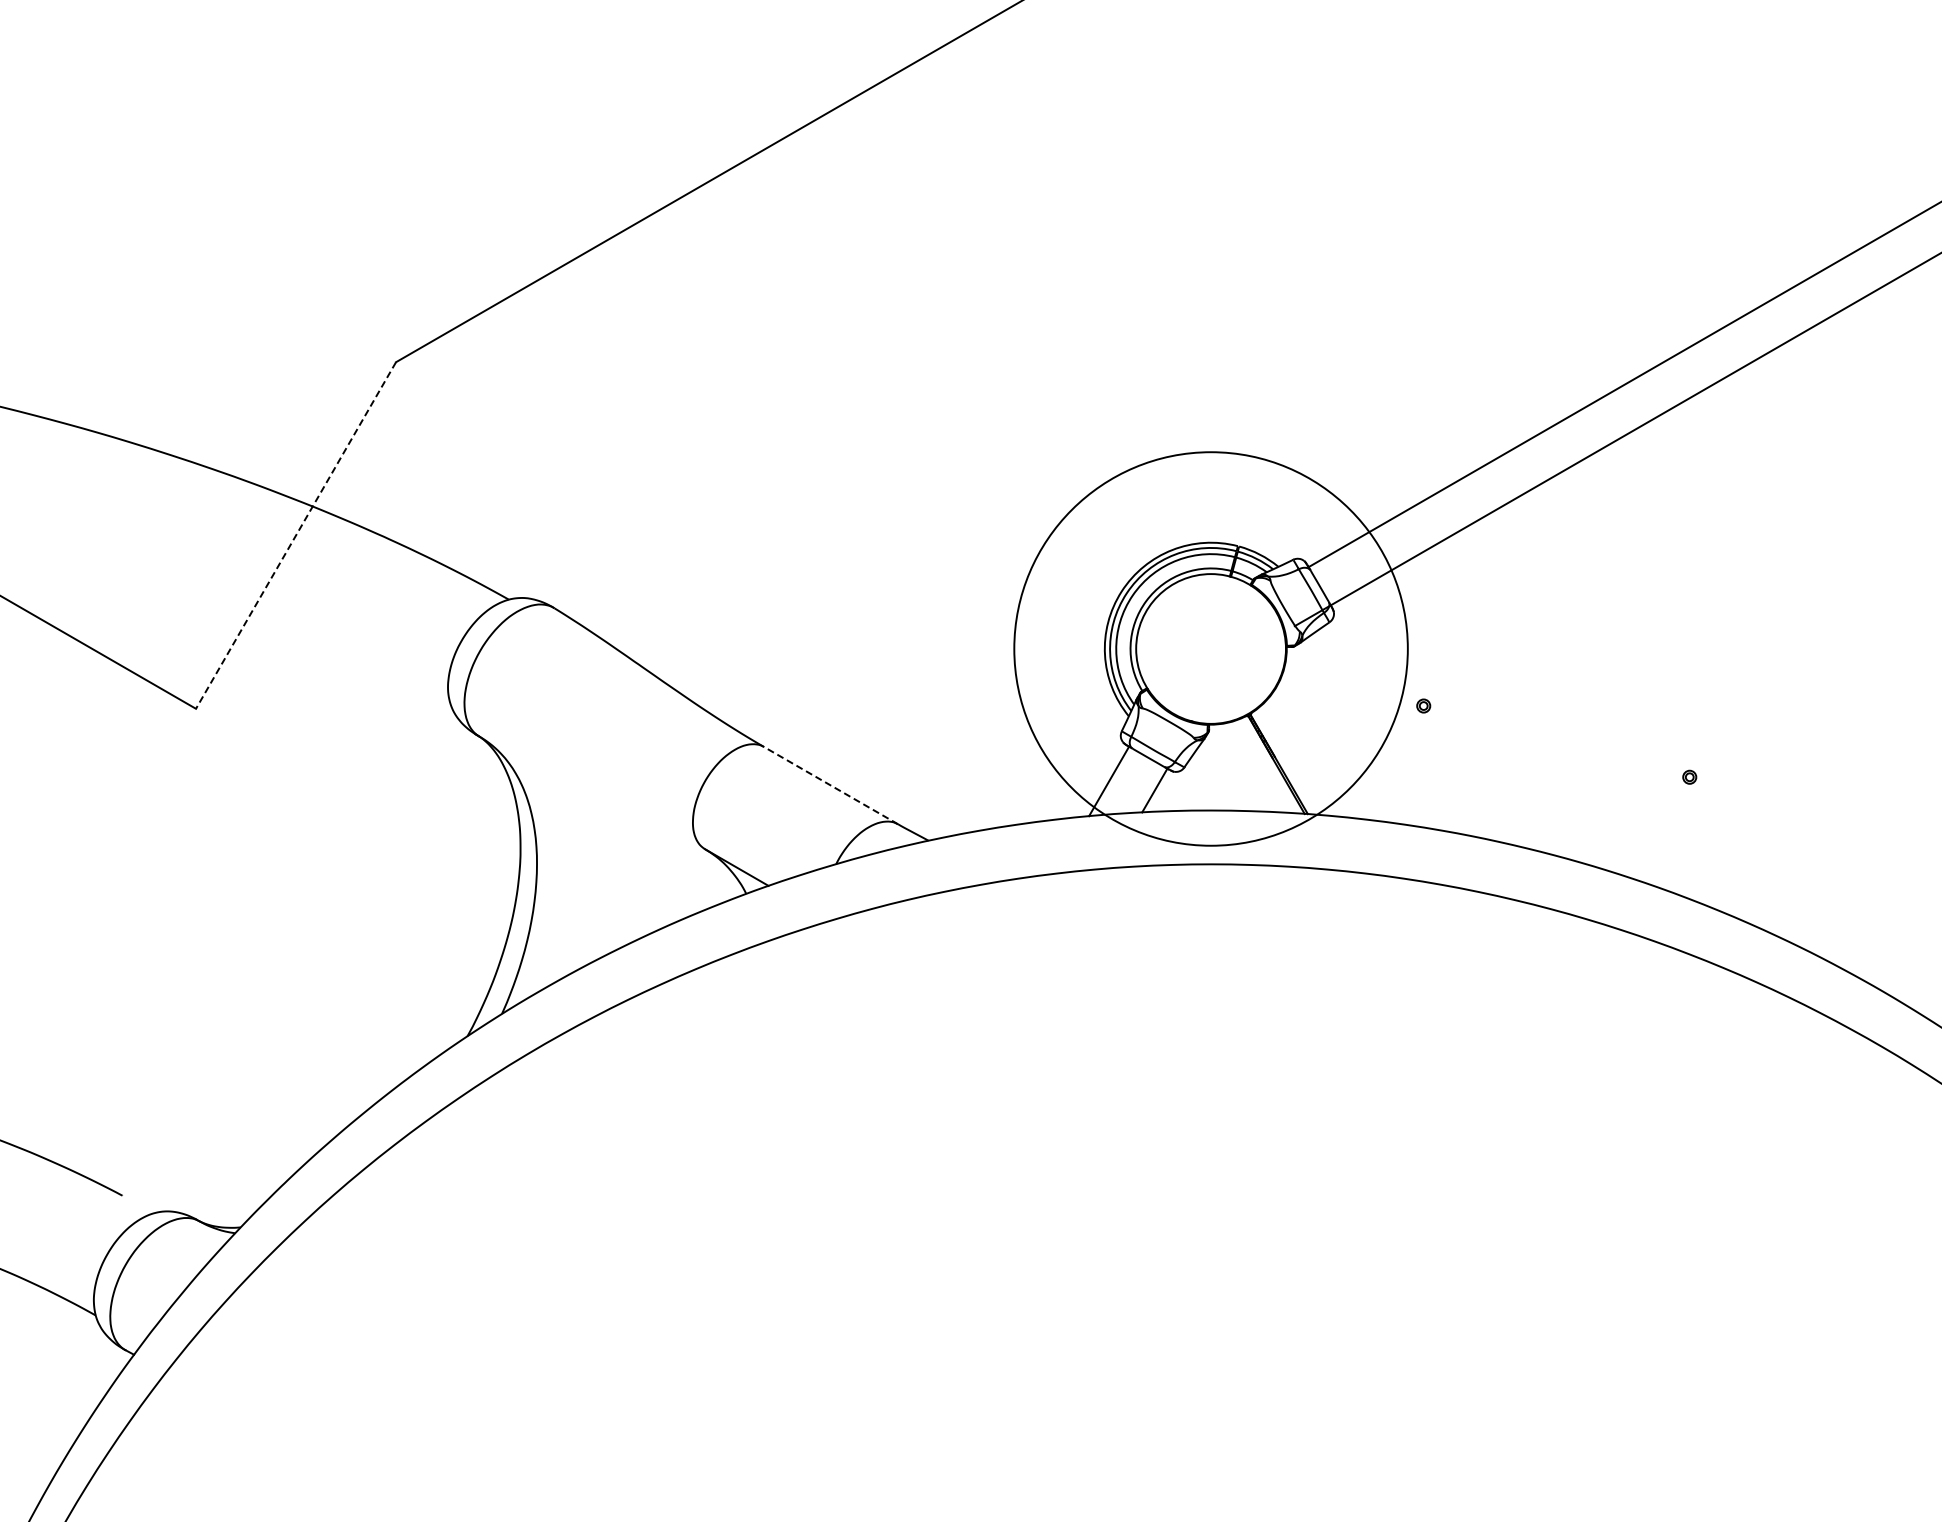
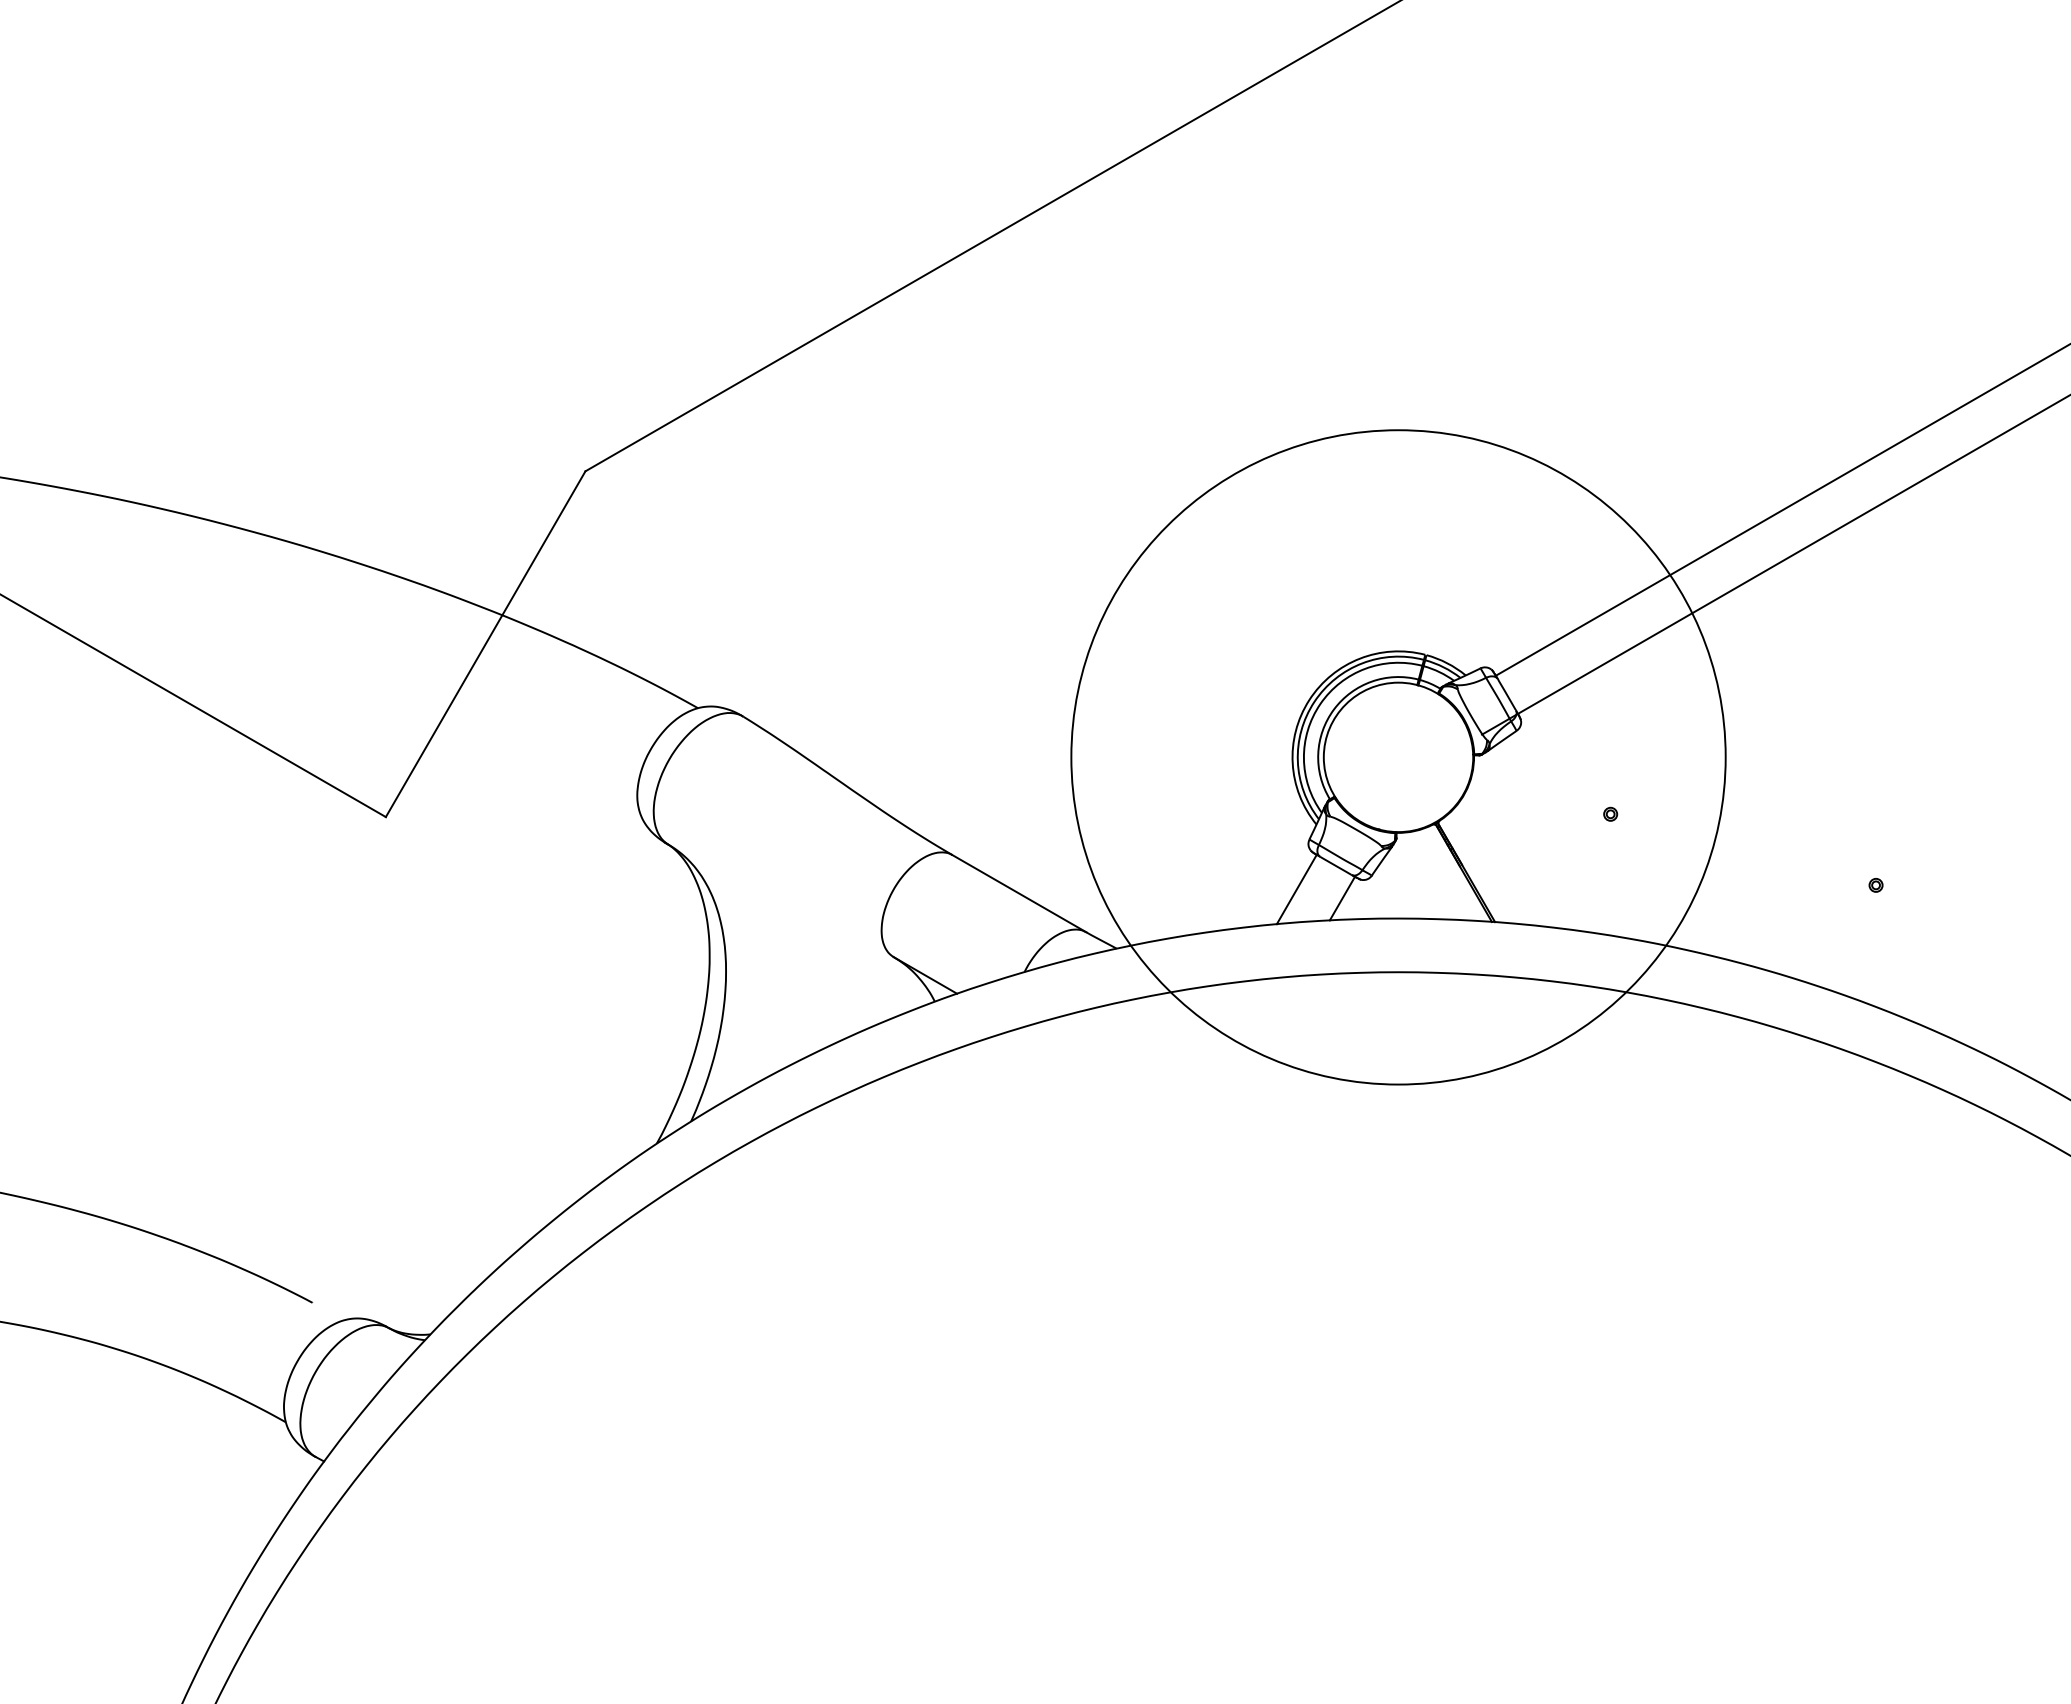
line: (295, 535) -> (485, 644), dashed -> solid
circle: (1211, 649) -> (1398, 757), size x1.67
line: (830, 785) -> (1018, 893), dashed -> solid

